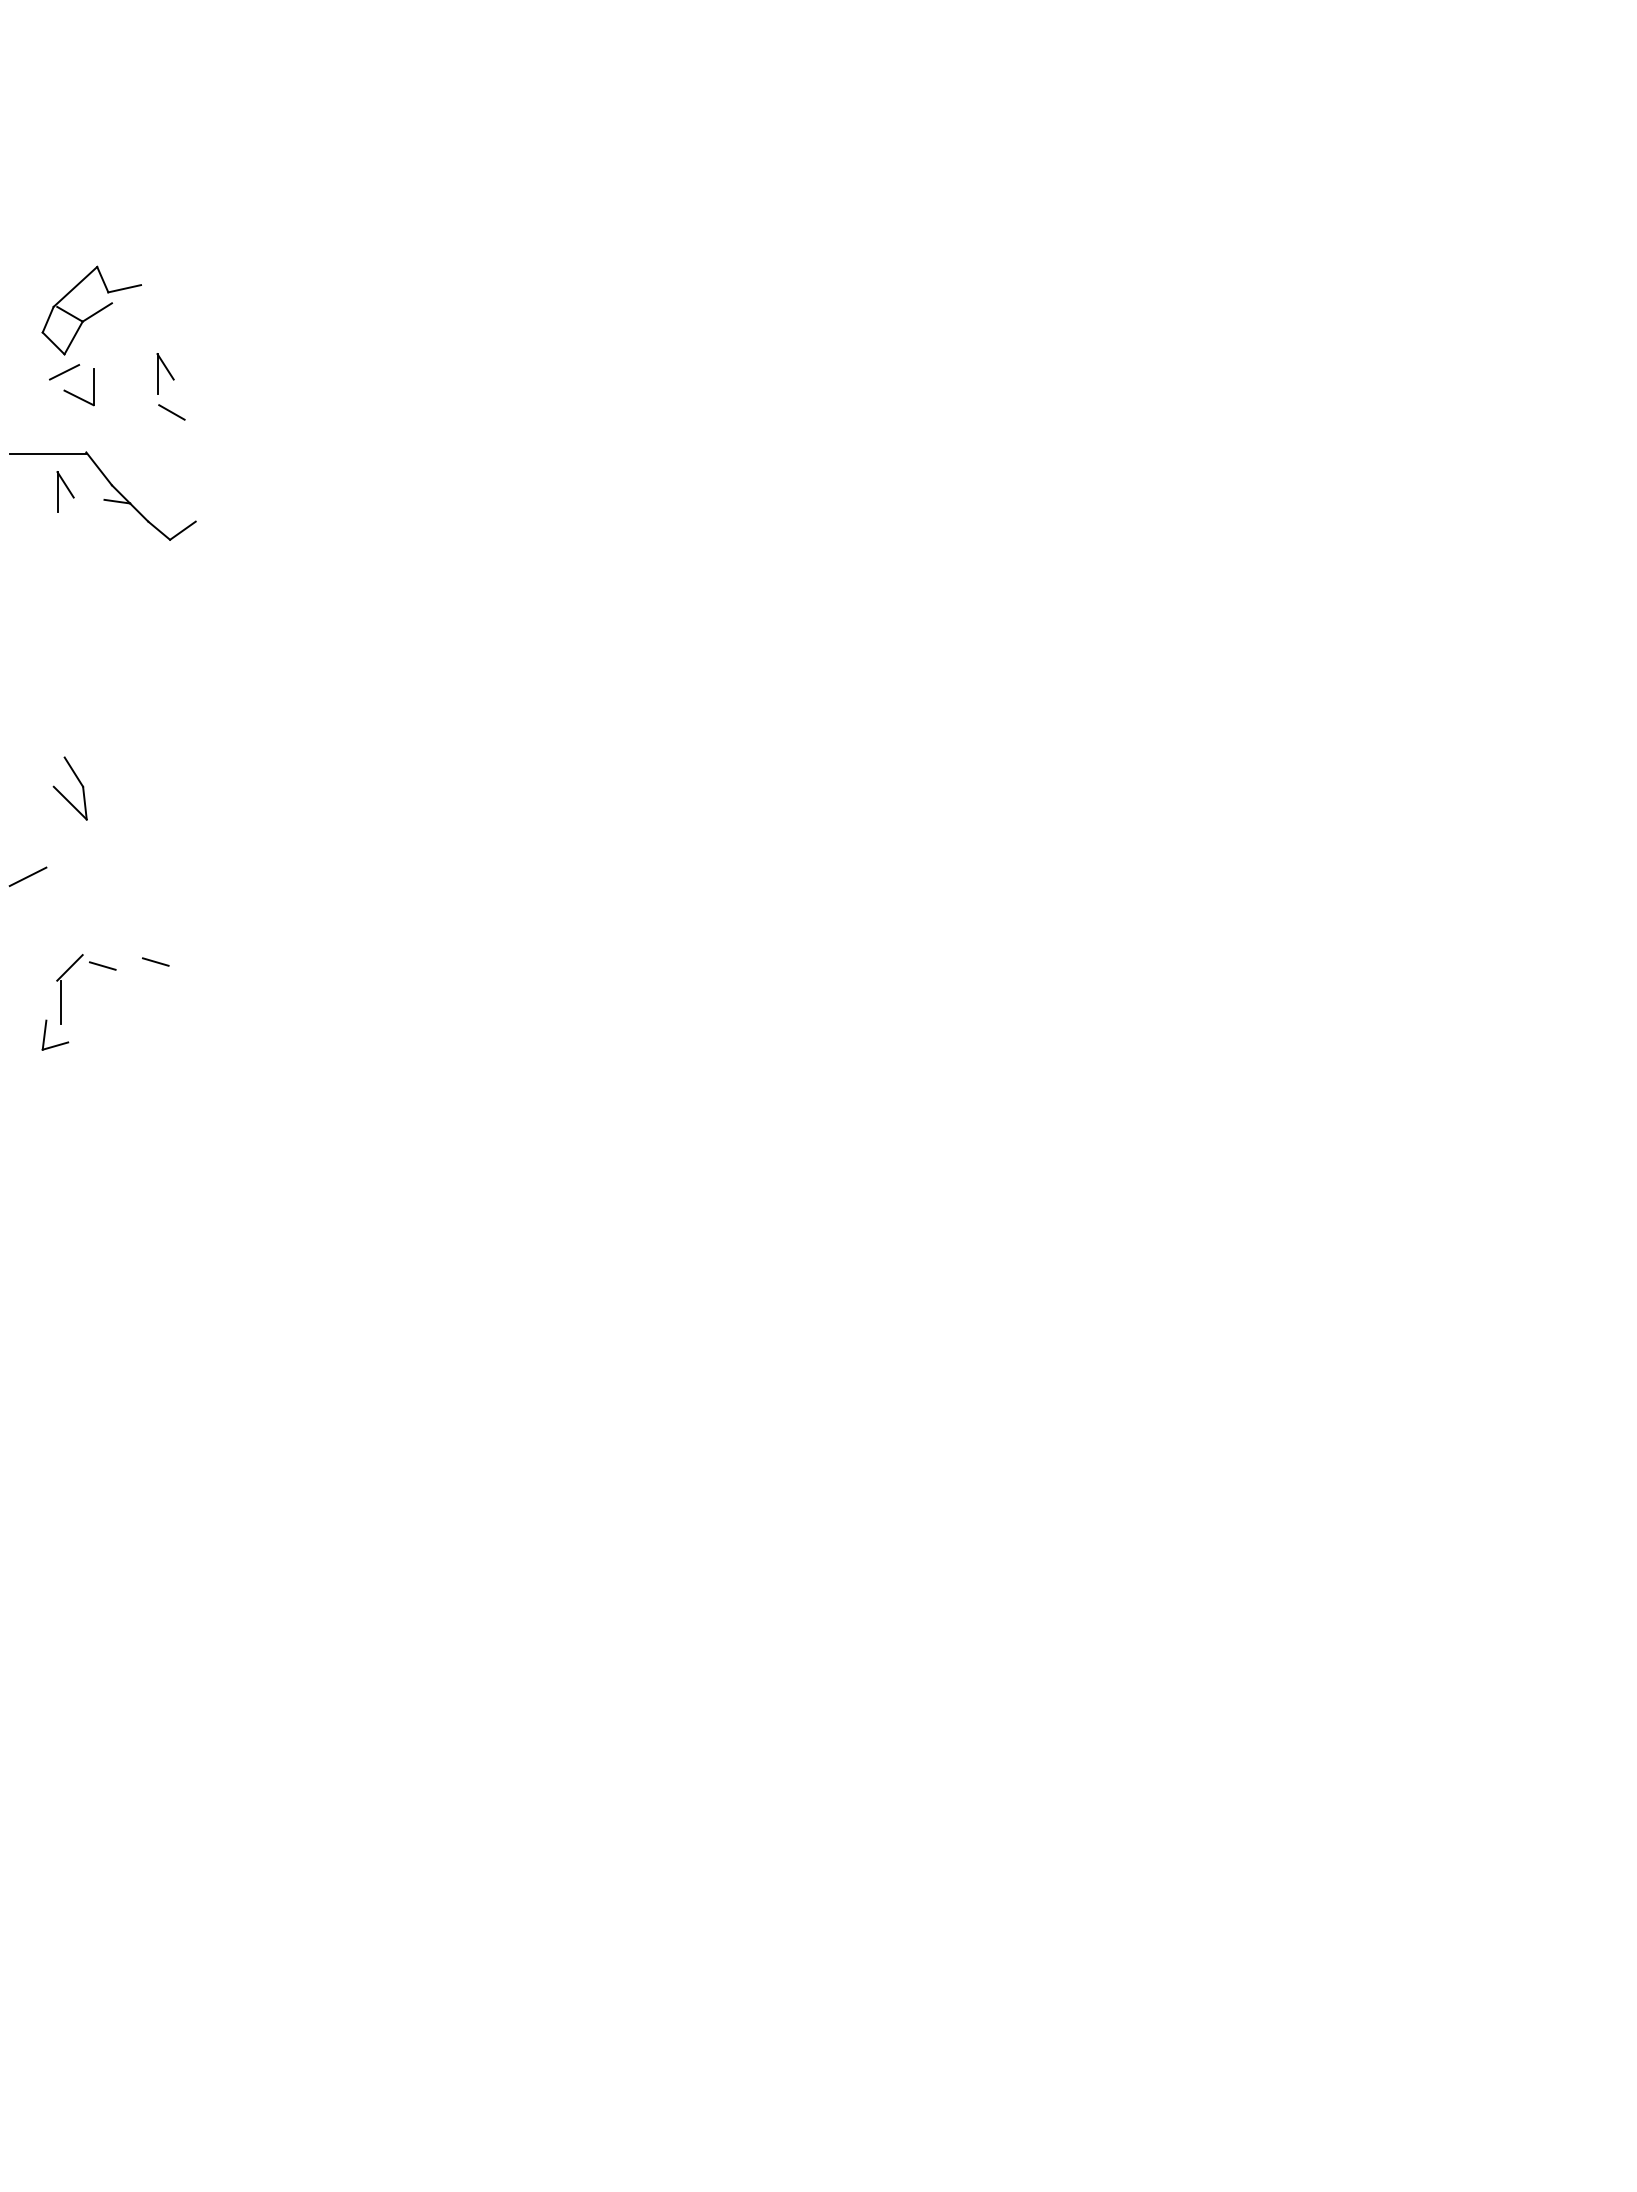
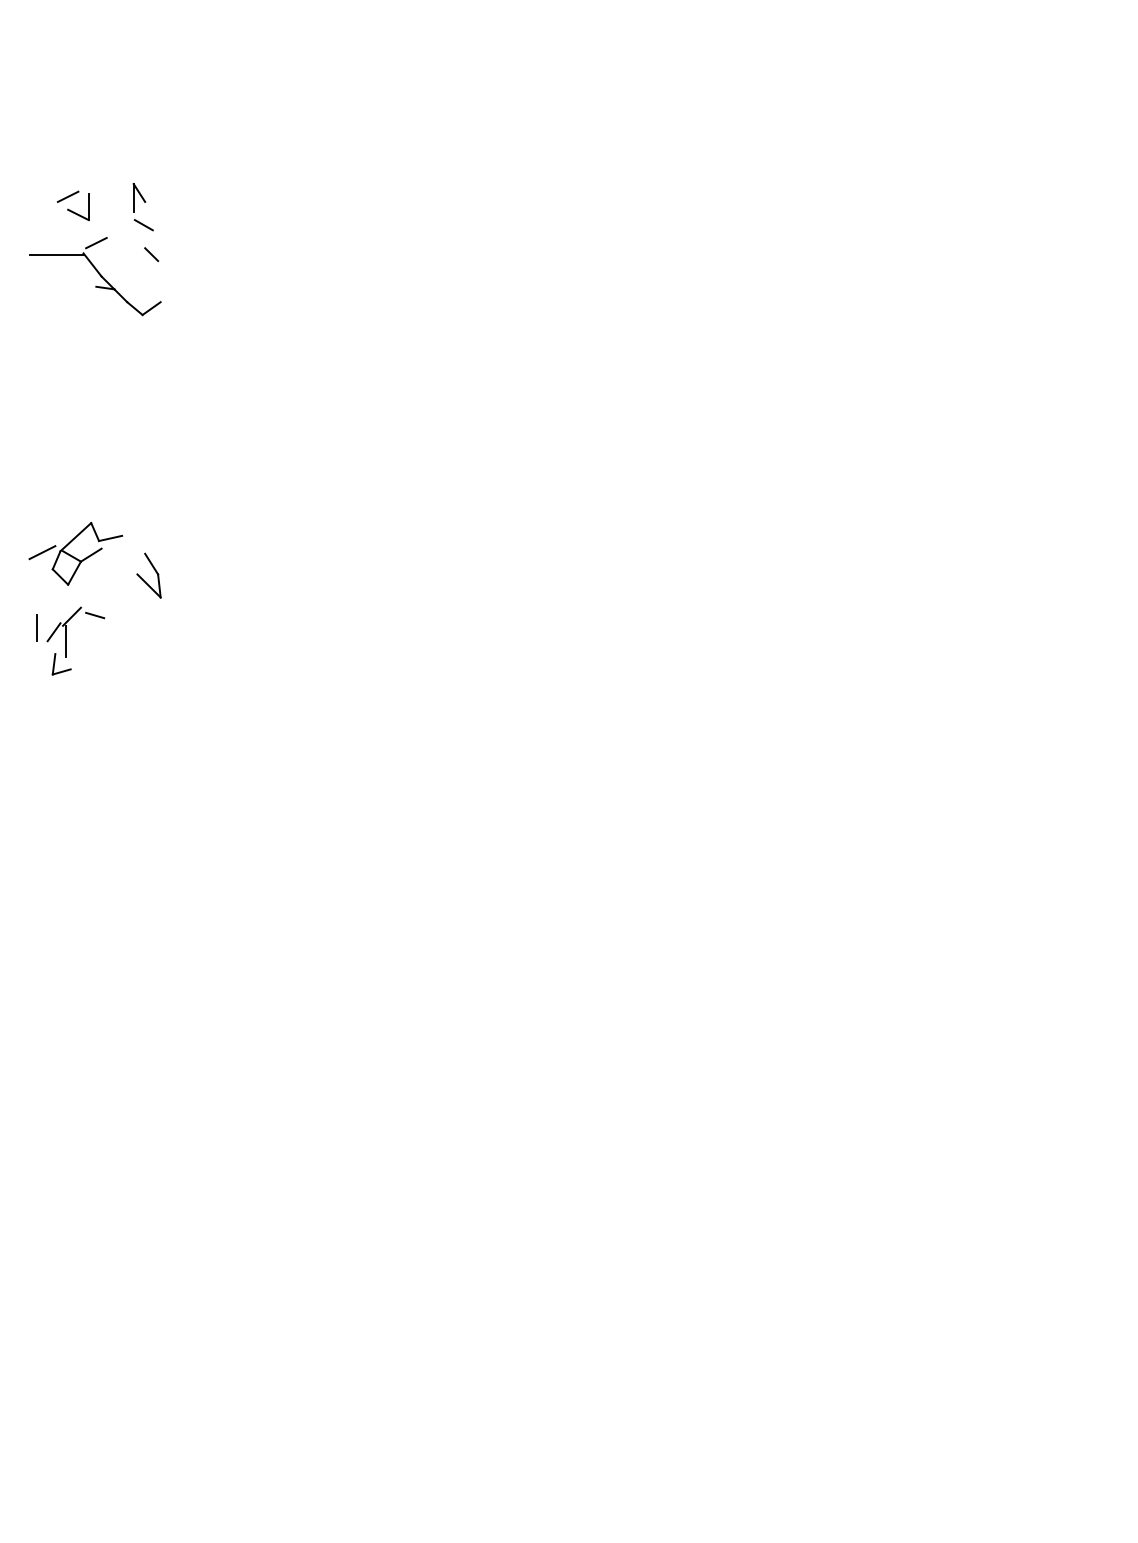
part: (91, 310) -> (87, 553), moved
line: (104, 437) -> (96, 242), added
line: (182, 454) -> (151, 254), added
part: (65, 491) -> (68, 280), removed
part: (62, 794) -> (143, 579), moved
line: (155, 961) -> (132, 612), removed
line: (20, 983) -> (37, 627), added
line: (44, 989) -> (54, 632), added

